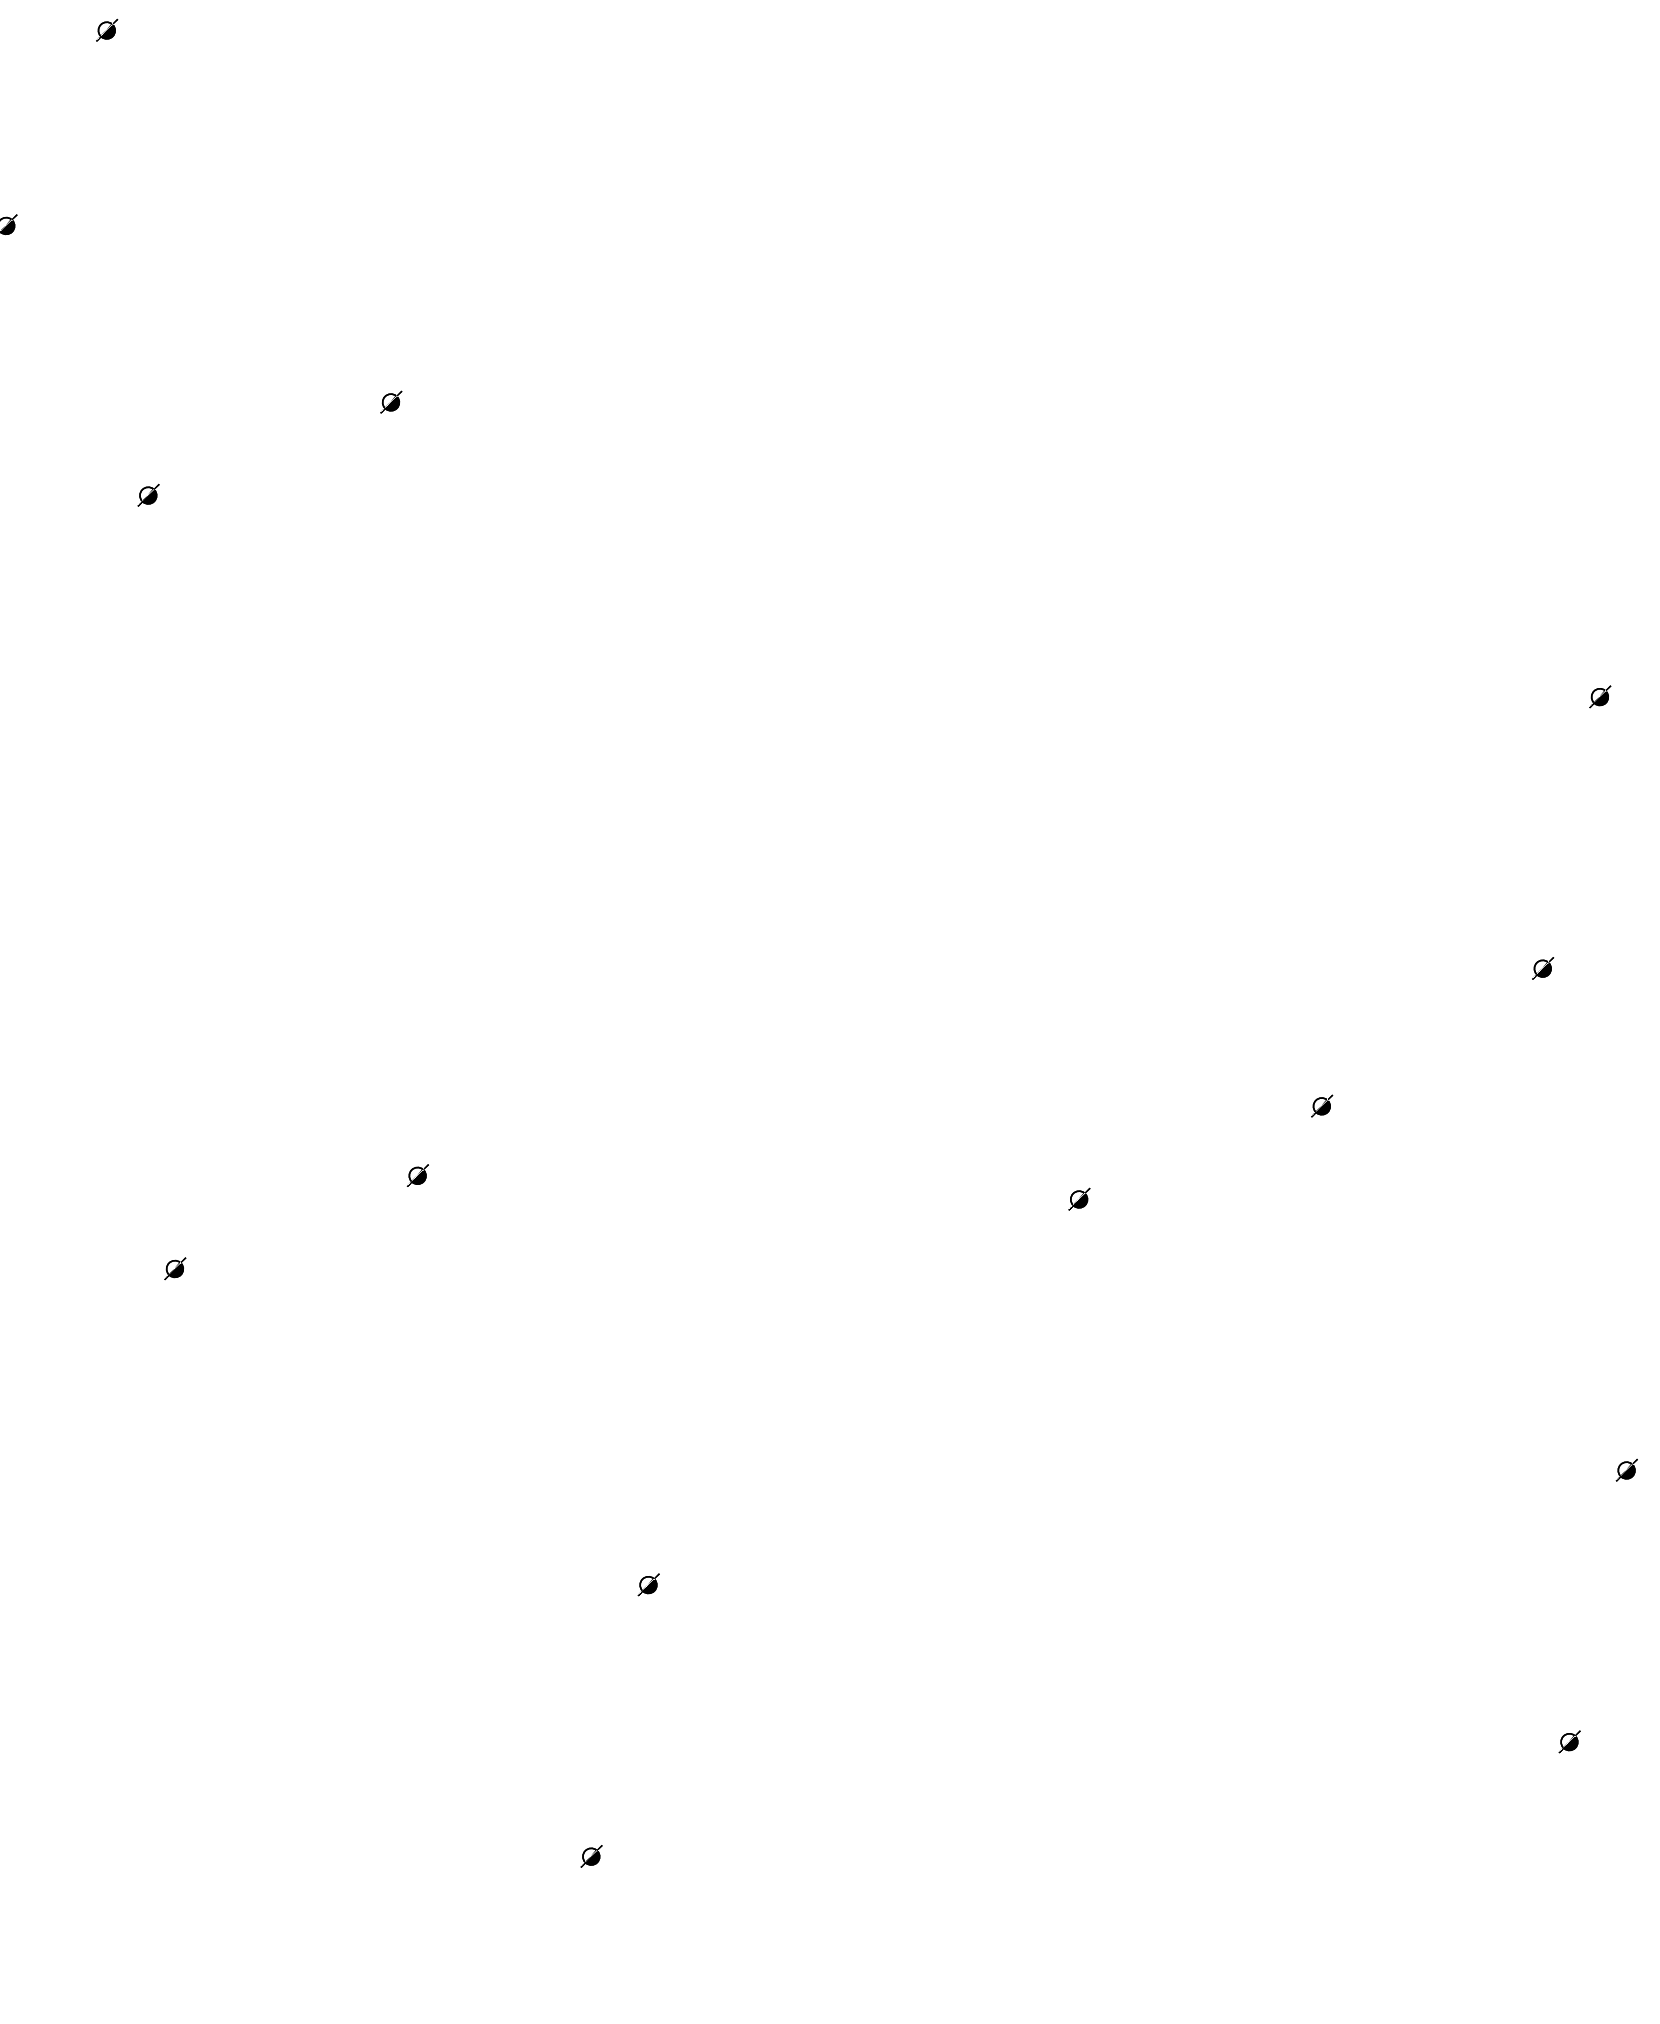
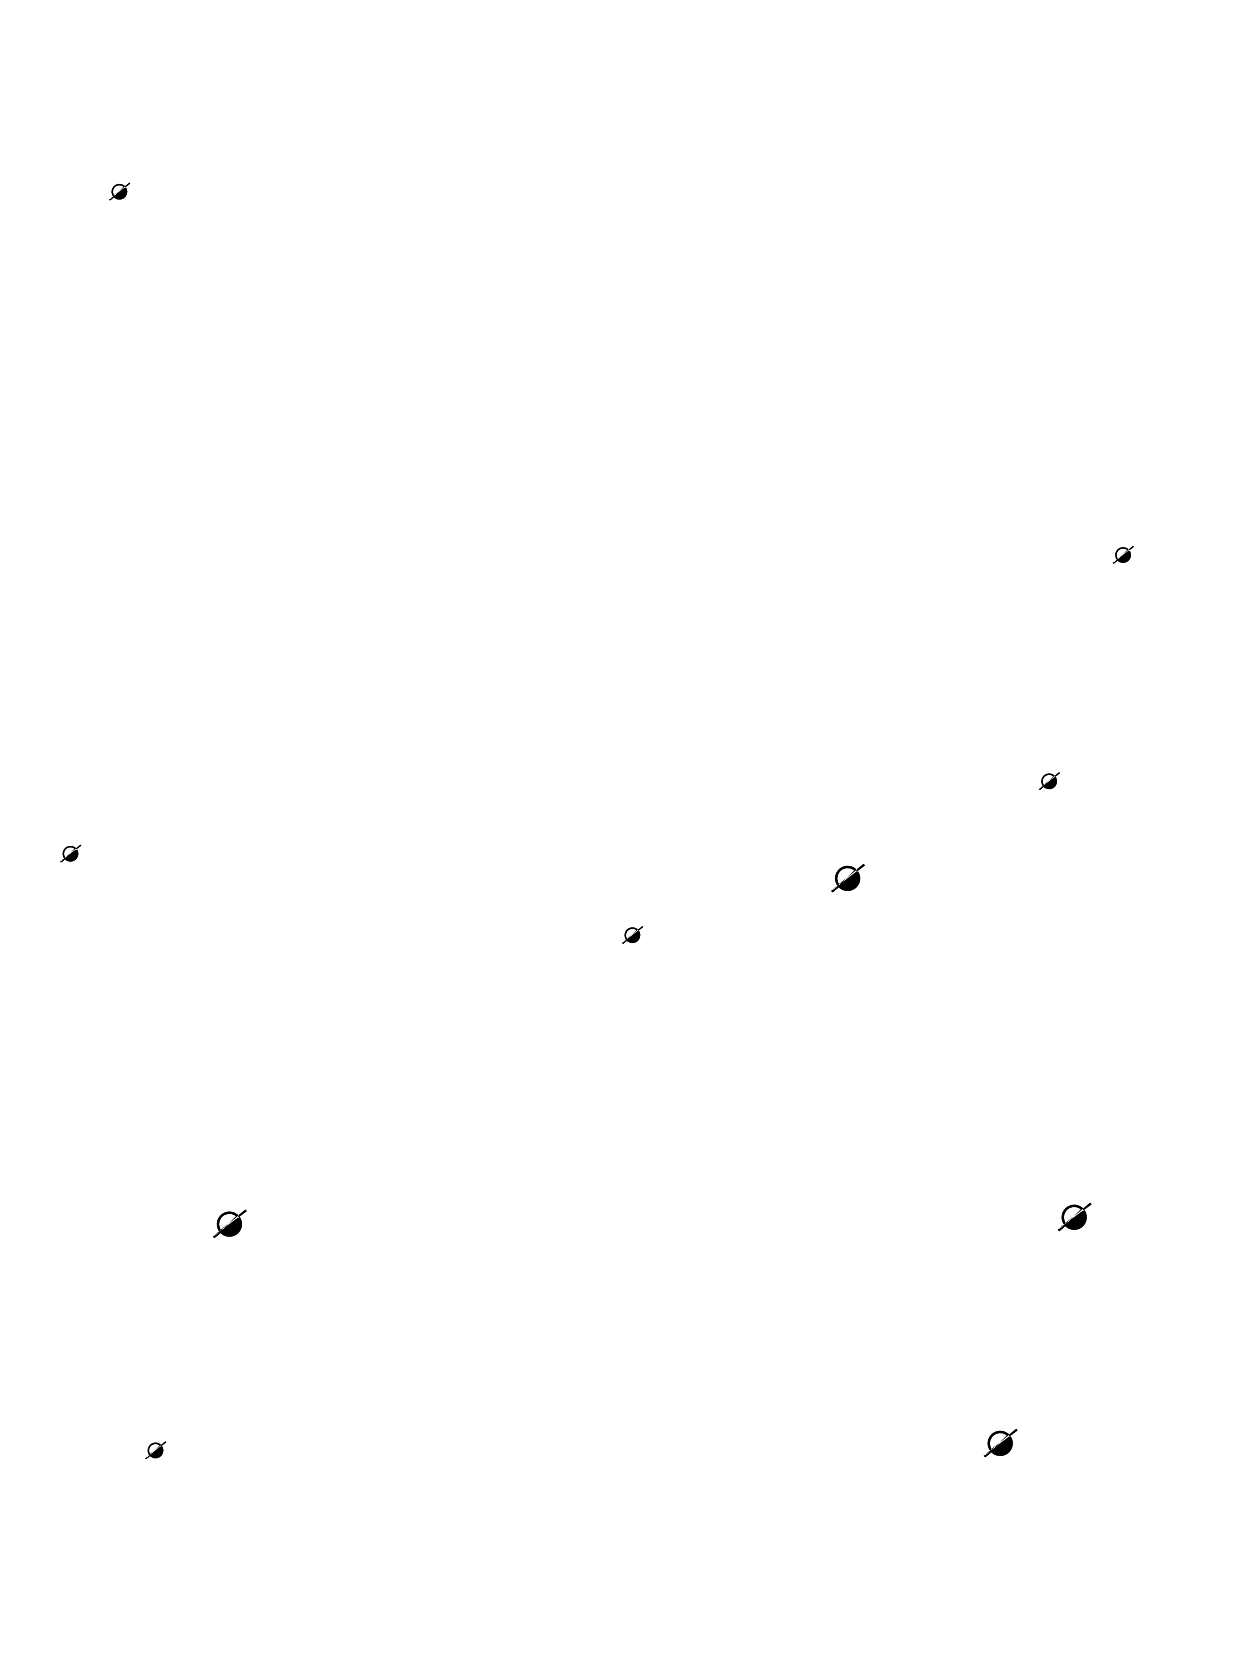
part: (1322, 1105) -> (848, 877), size x1.6
part: (1626, 1469) -> (1074, 1216), size x1.6
part: (648, 1584) -> (229, 1223), size x1.6
part: (1569, 1741) -> (1000, 1442), size x1.6

